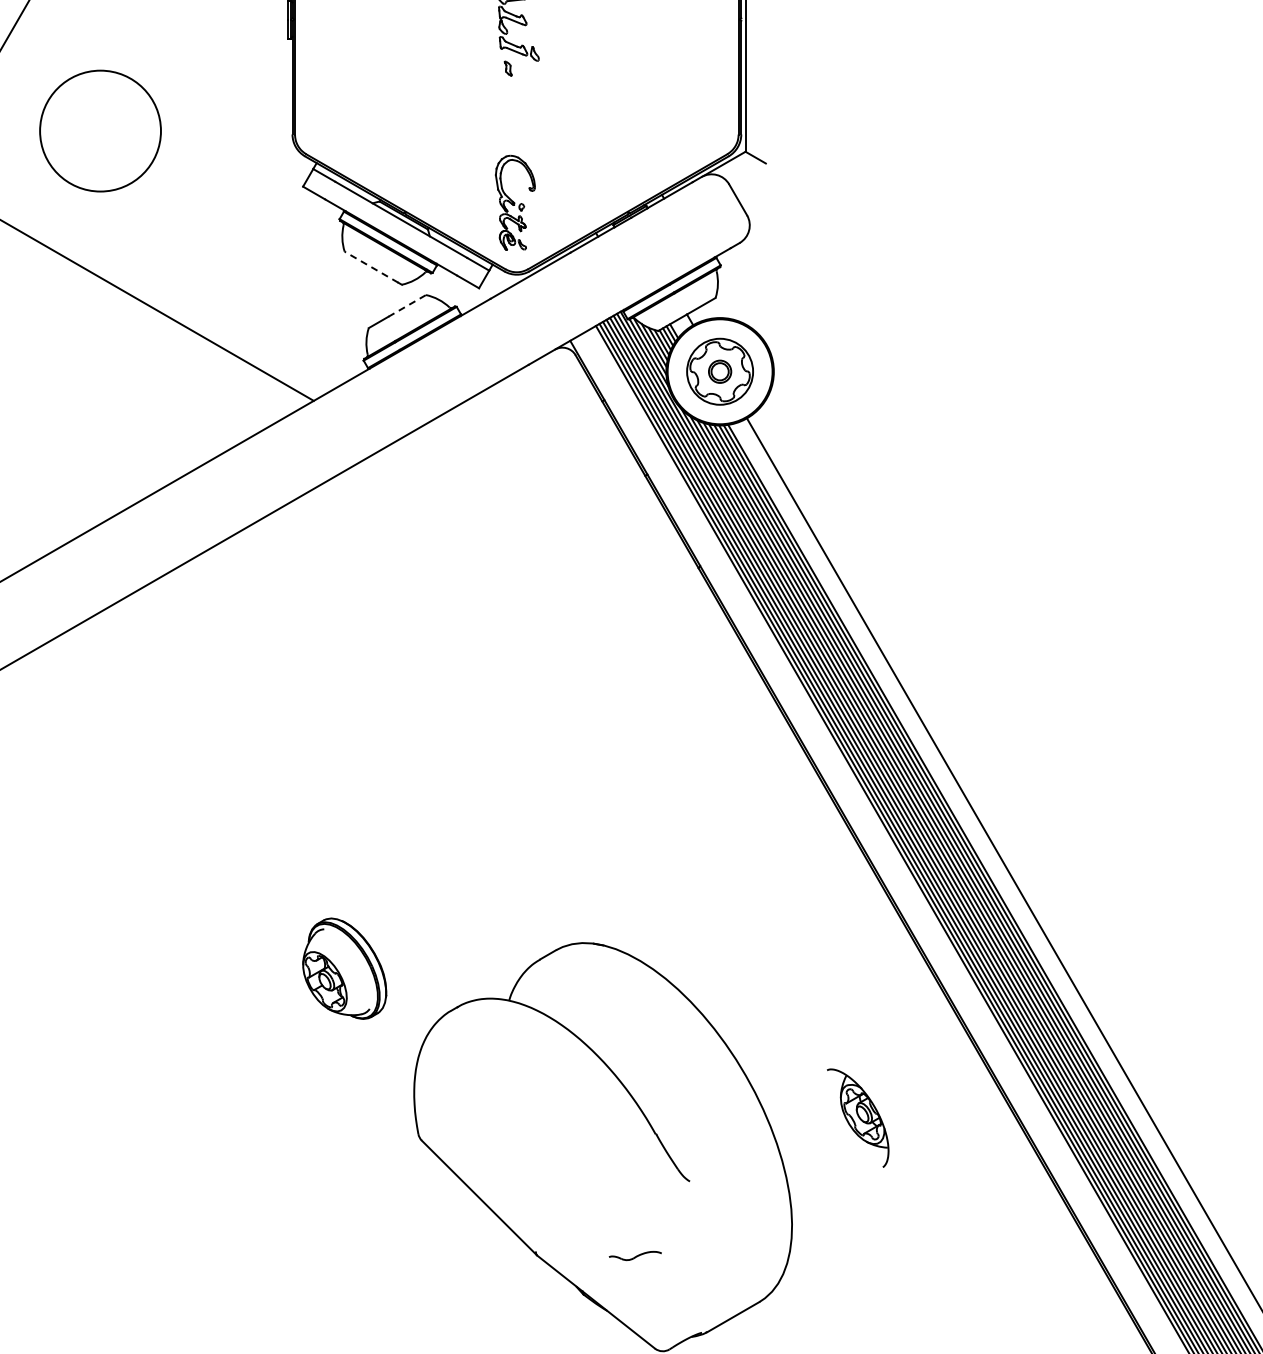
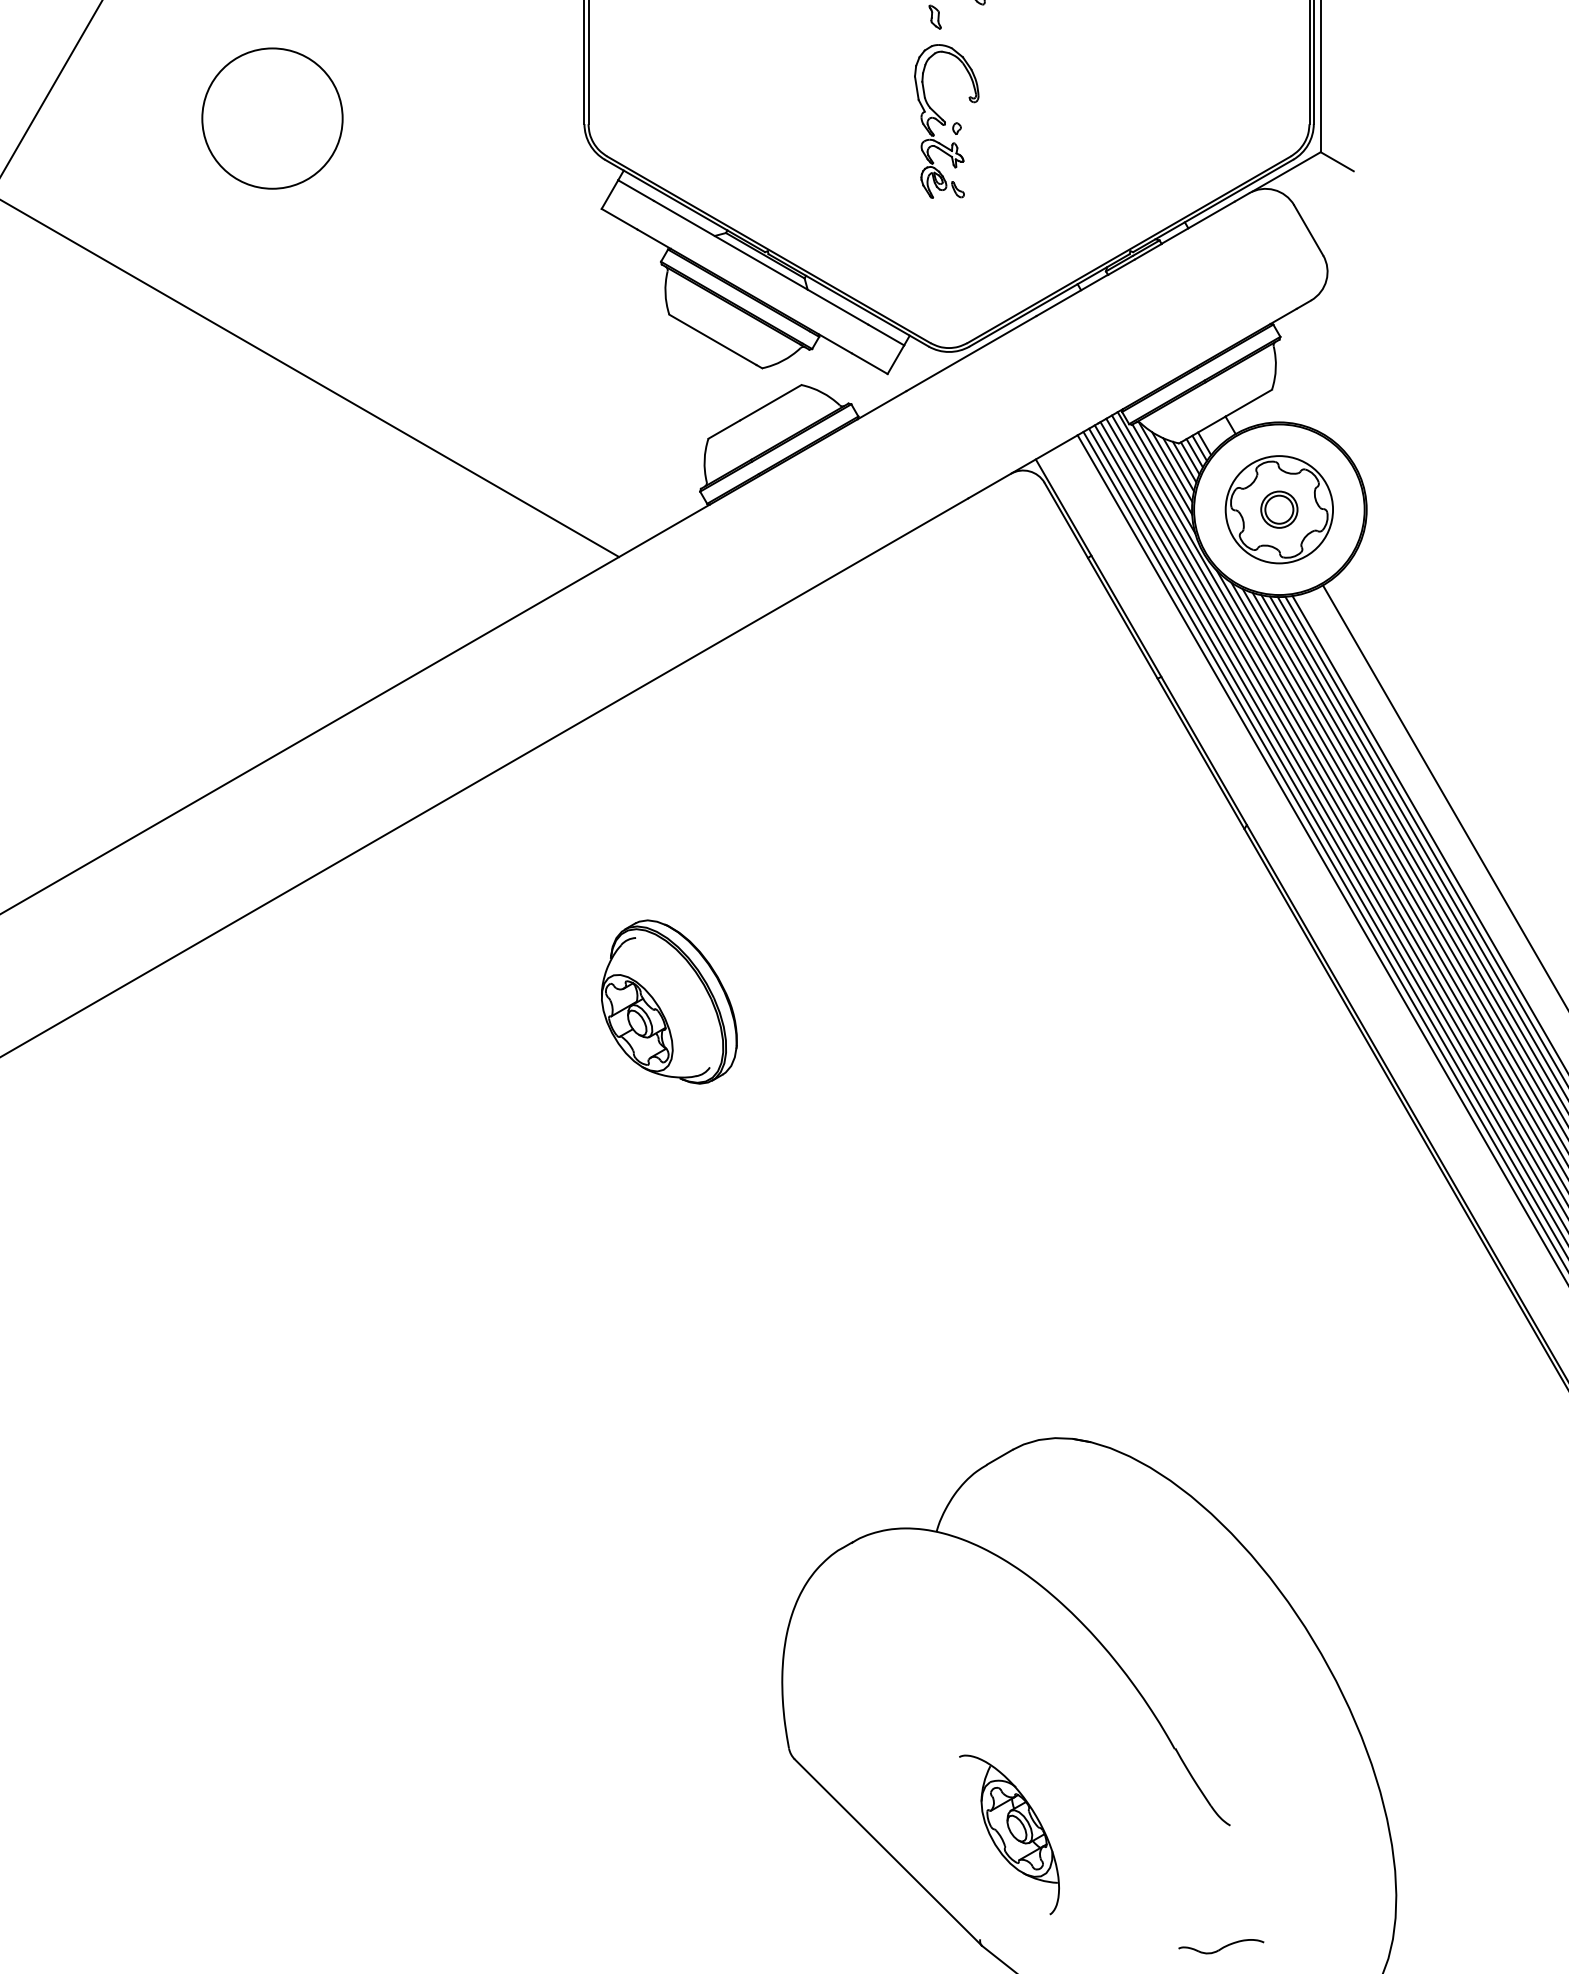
circle: (100, 130) -> (272, 117), size x0.71
part: (514, 202) -> (945, 120), moved
line: (371, 267) -> (712, 340), dashed -> solid
line: (407, 305) -> (771, 402), dashed -> solid
part: (344, 968) -> (668, 1001), moved
part: (858, 1117) -> (1010, 1833), moved
part: (634, 1256) -> (1219, 1947), moved

